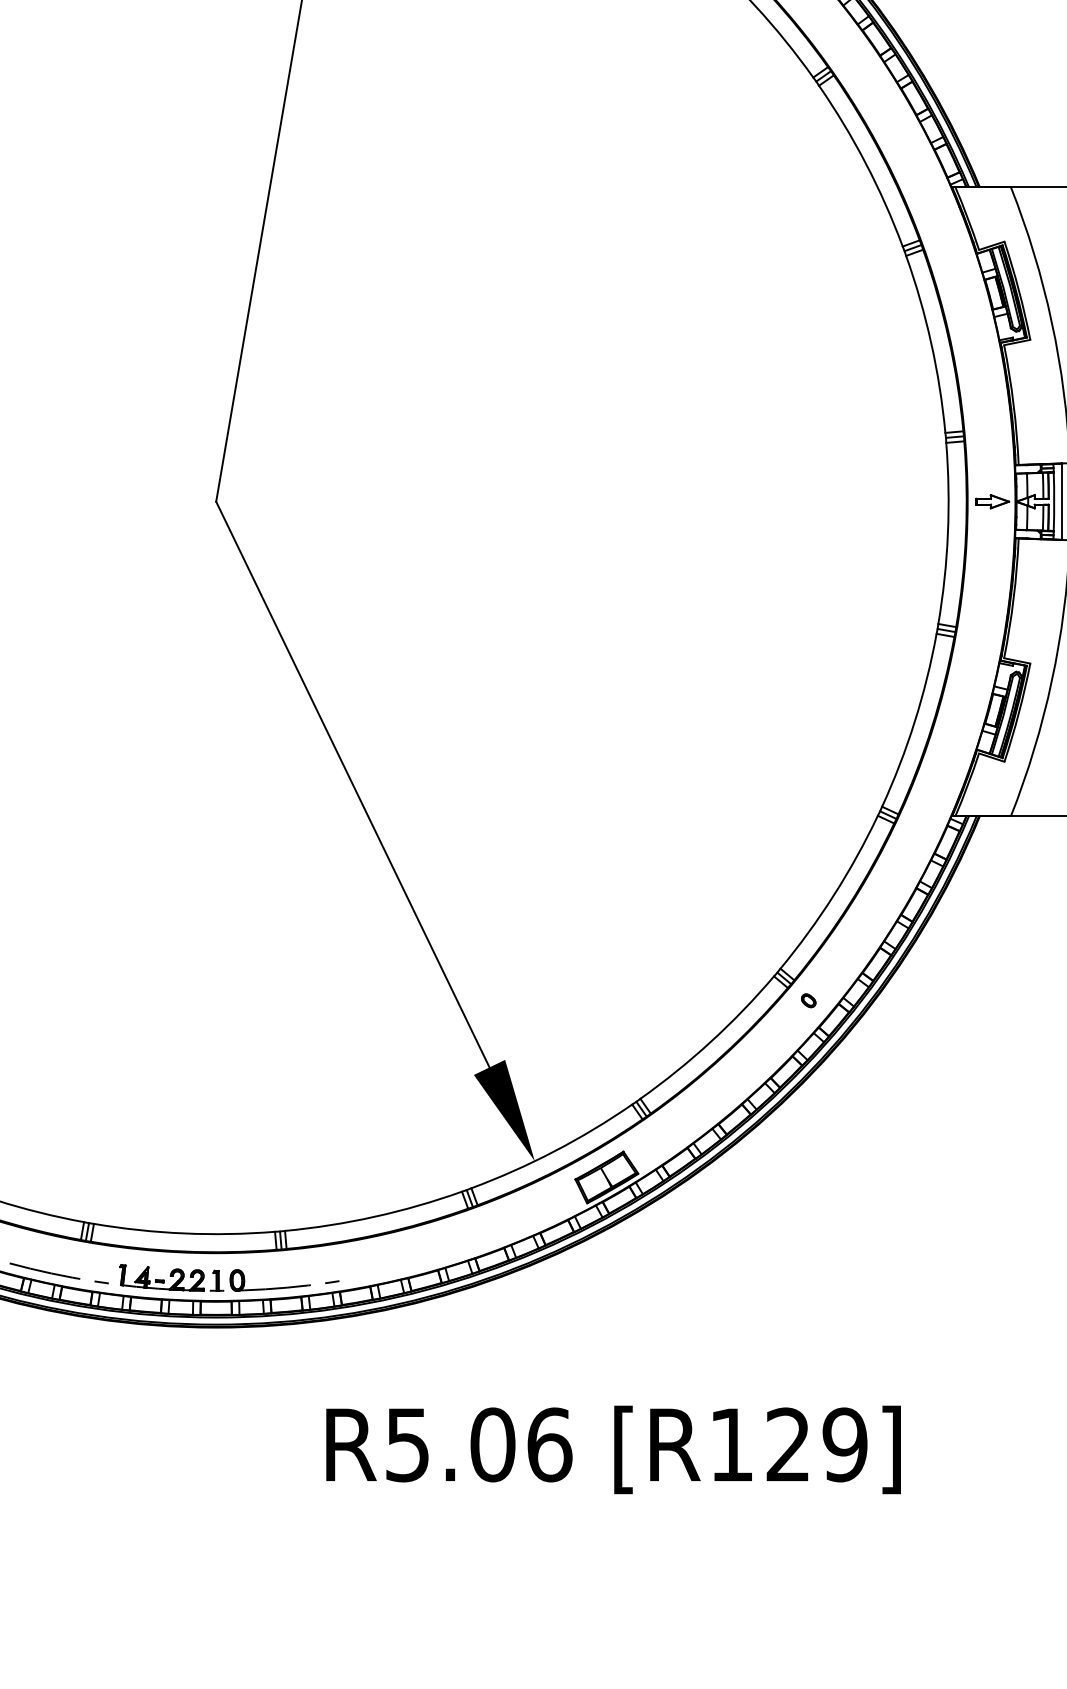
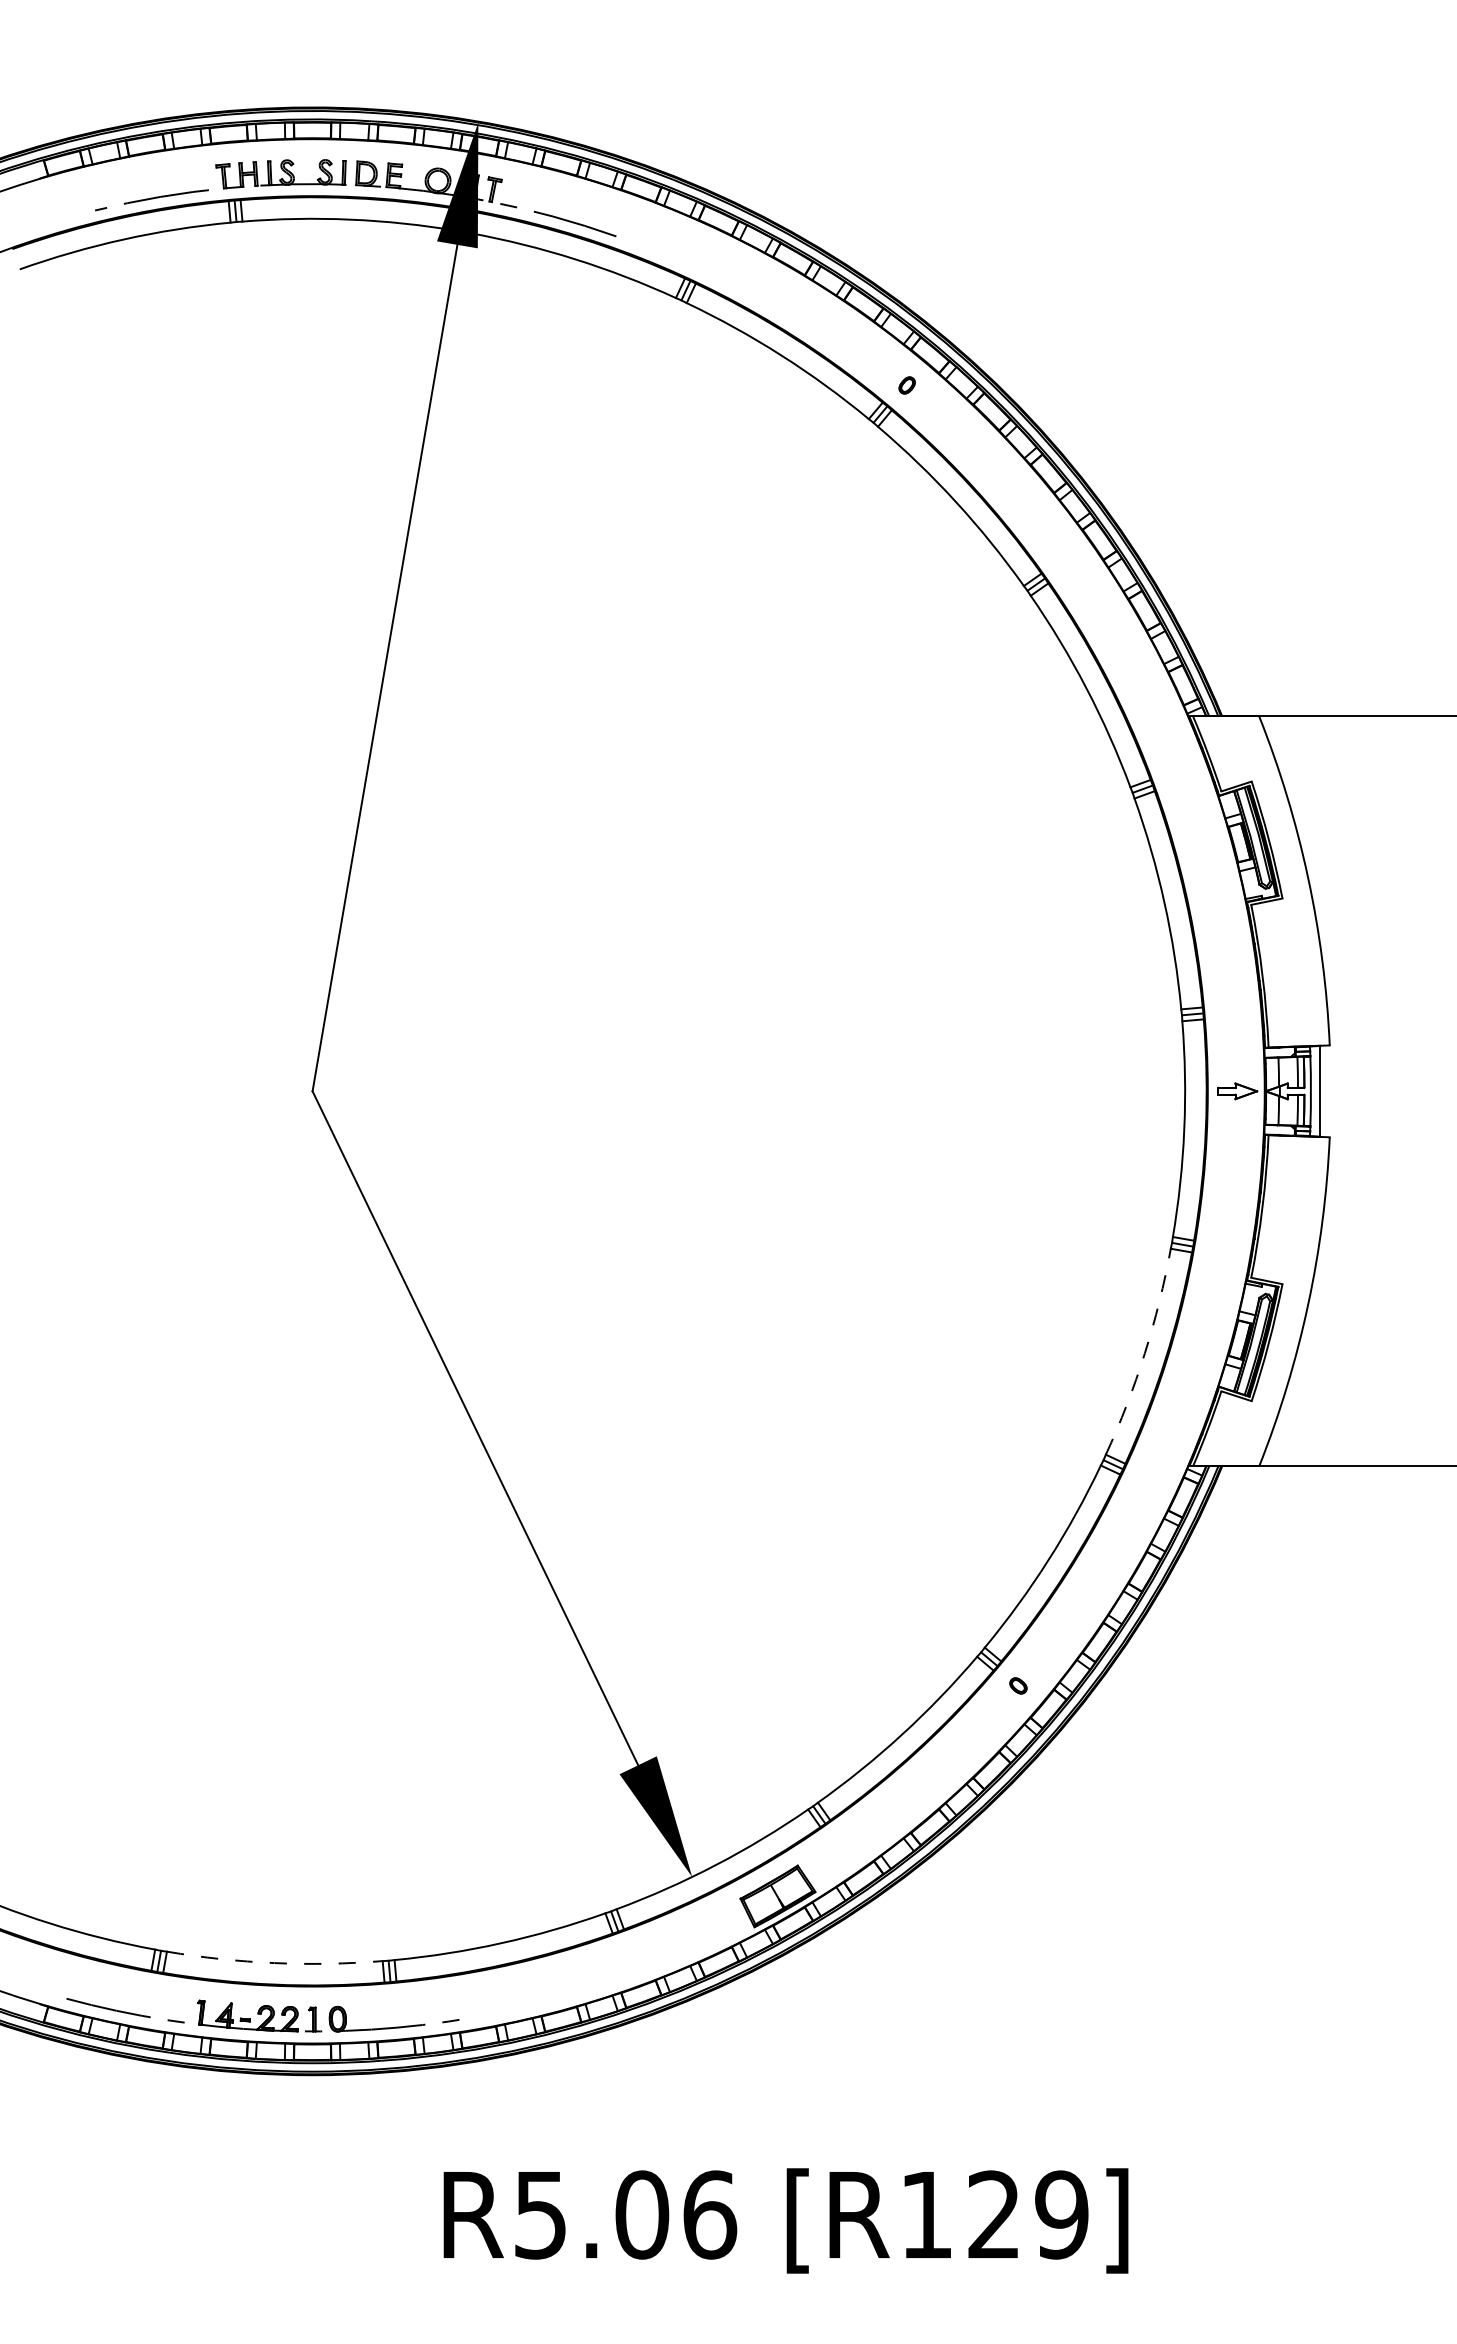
arc: (914, 721) -> (1144, 1353), solid -> dashed
arc: (184, 1233) -> (274, 1963), solid -> dashed

